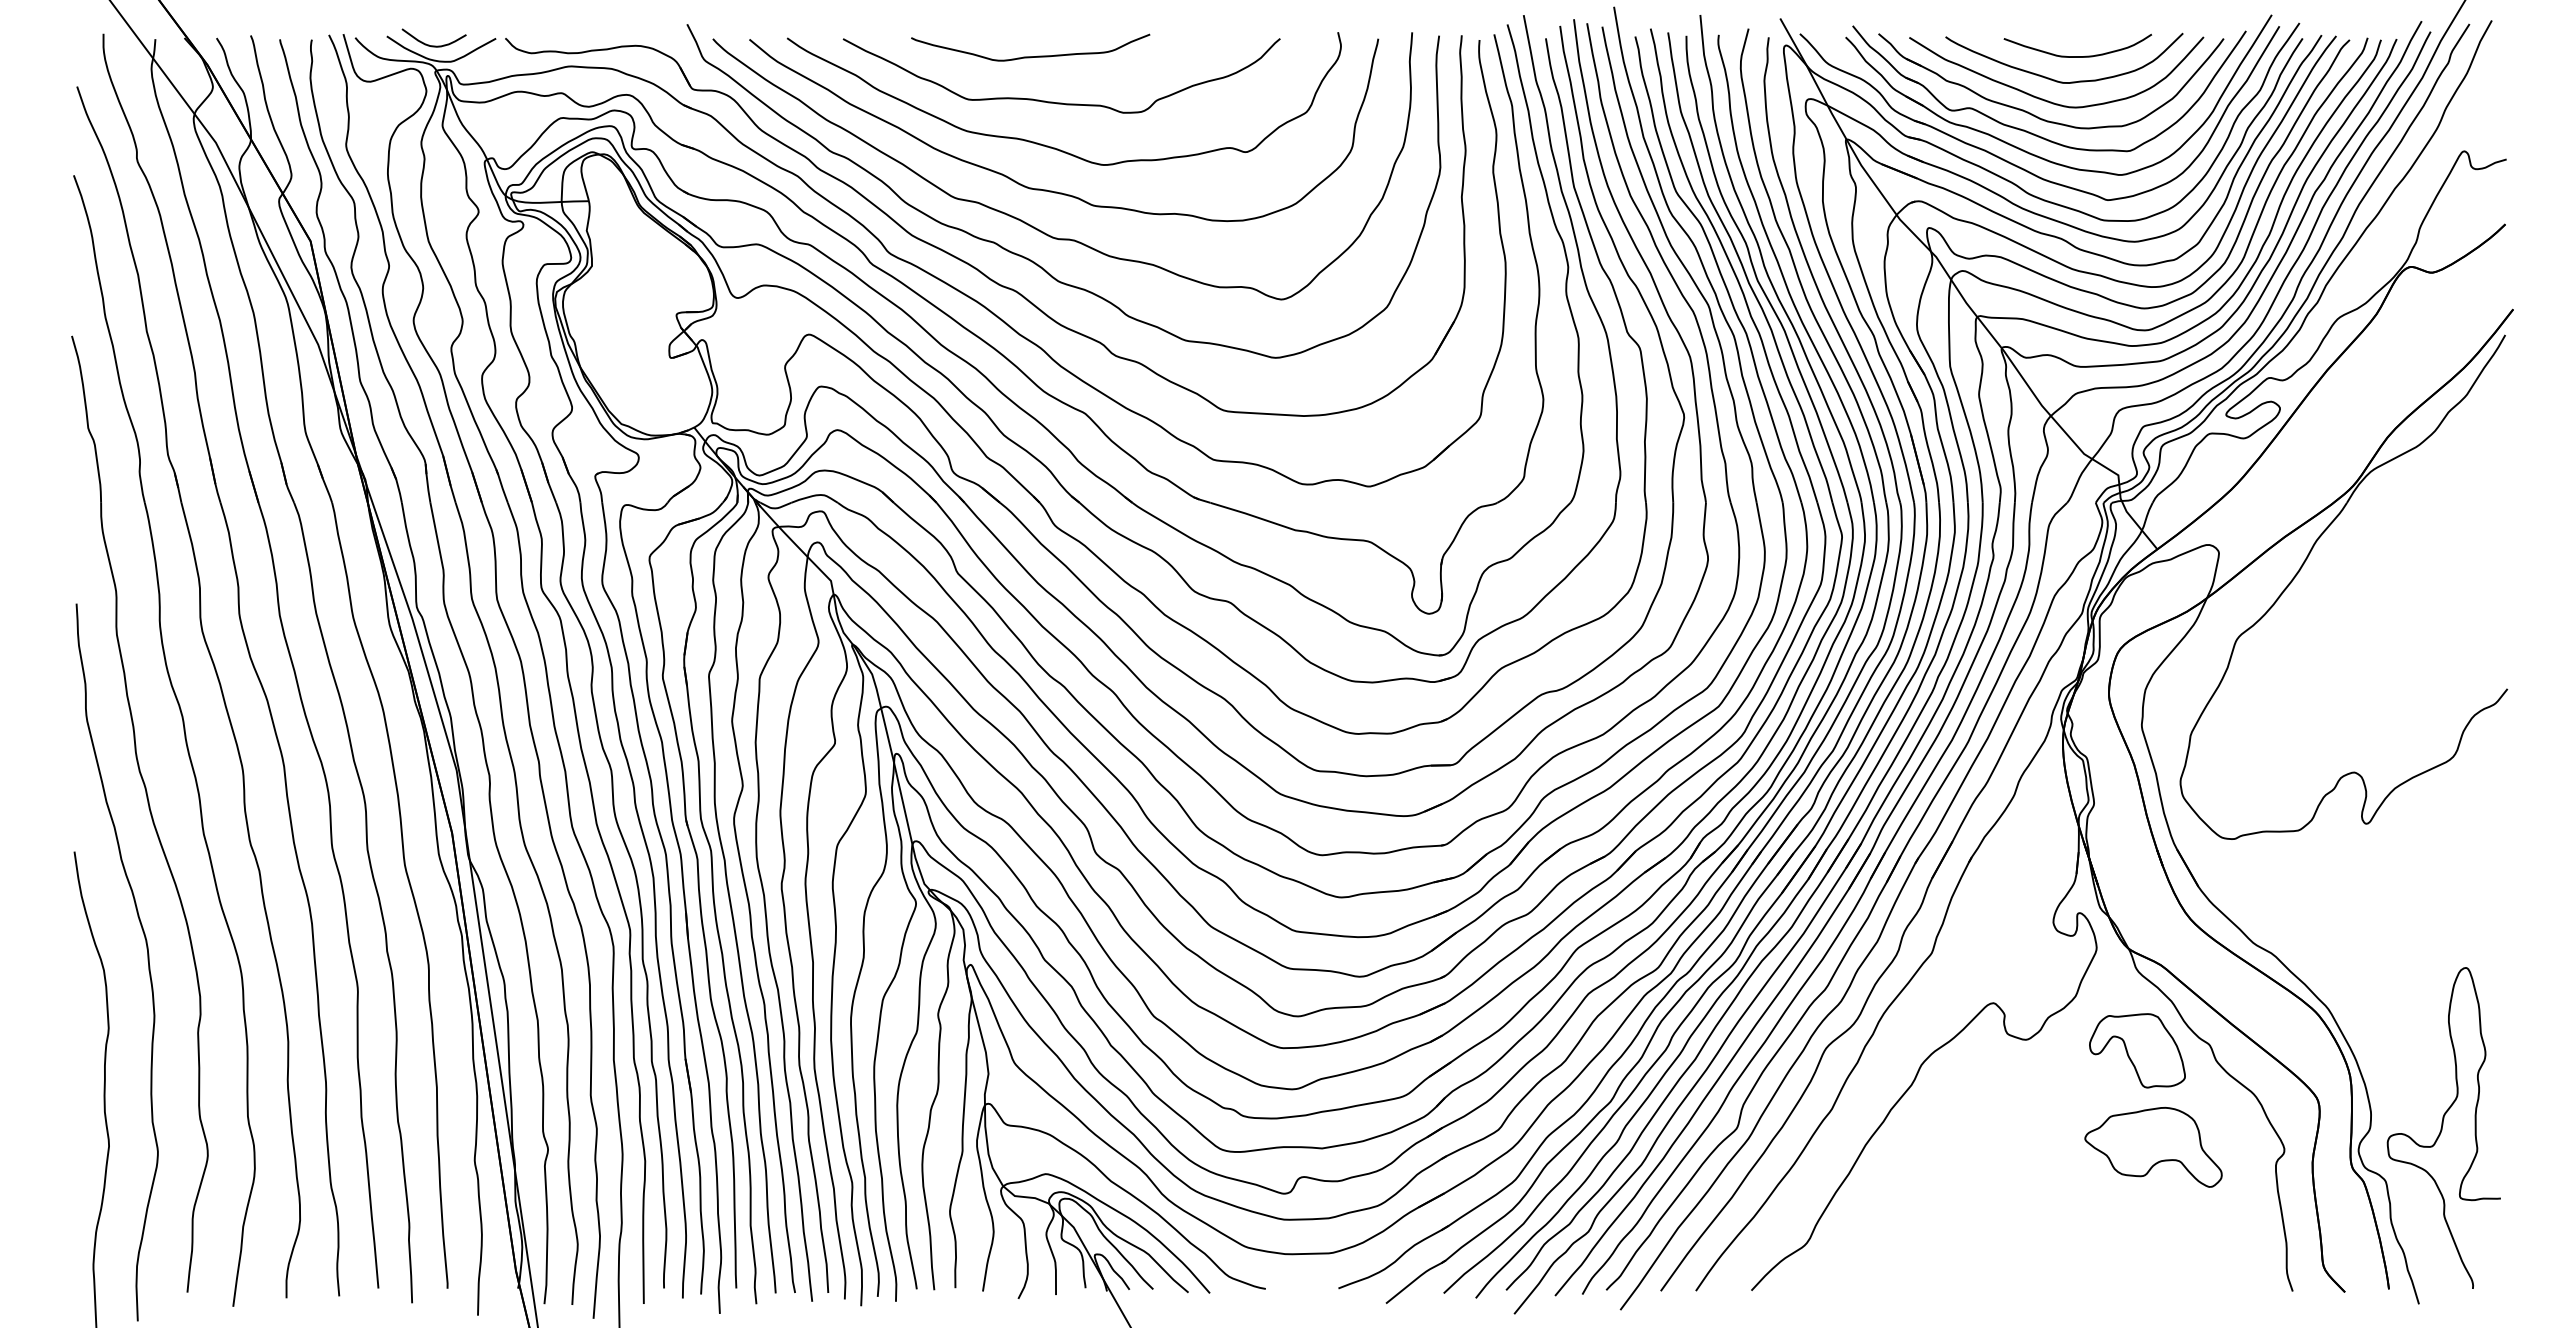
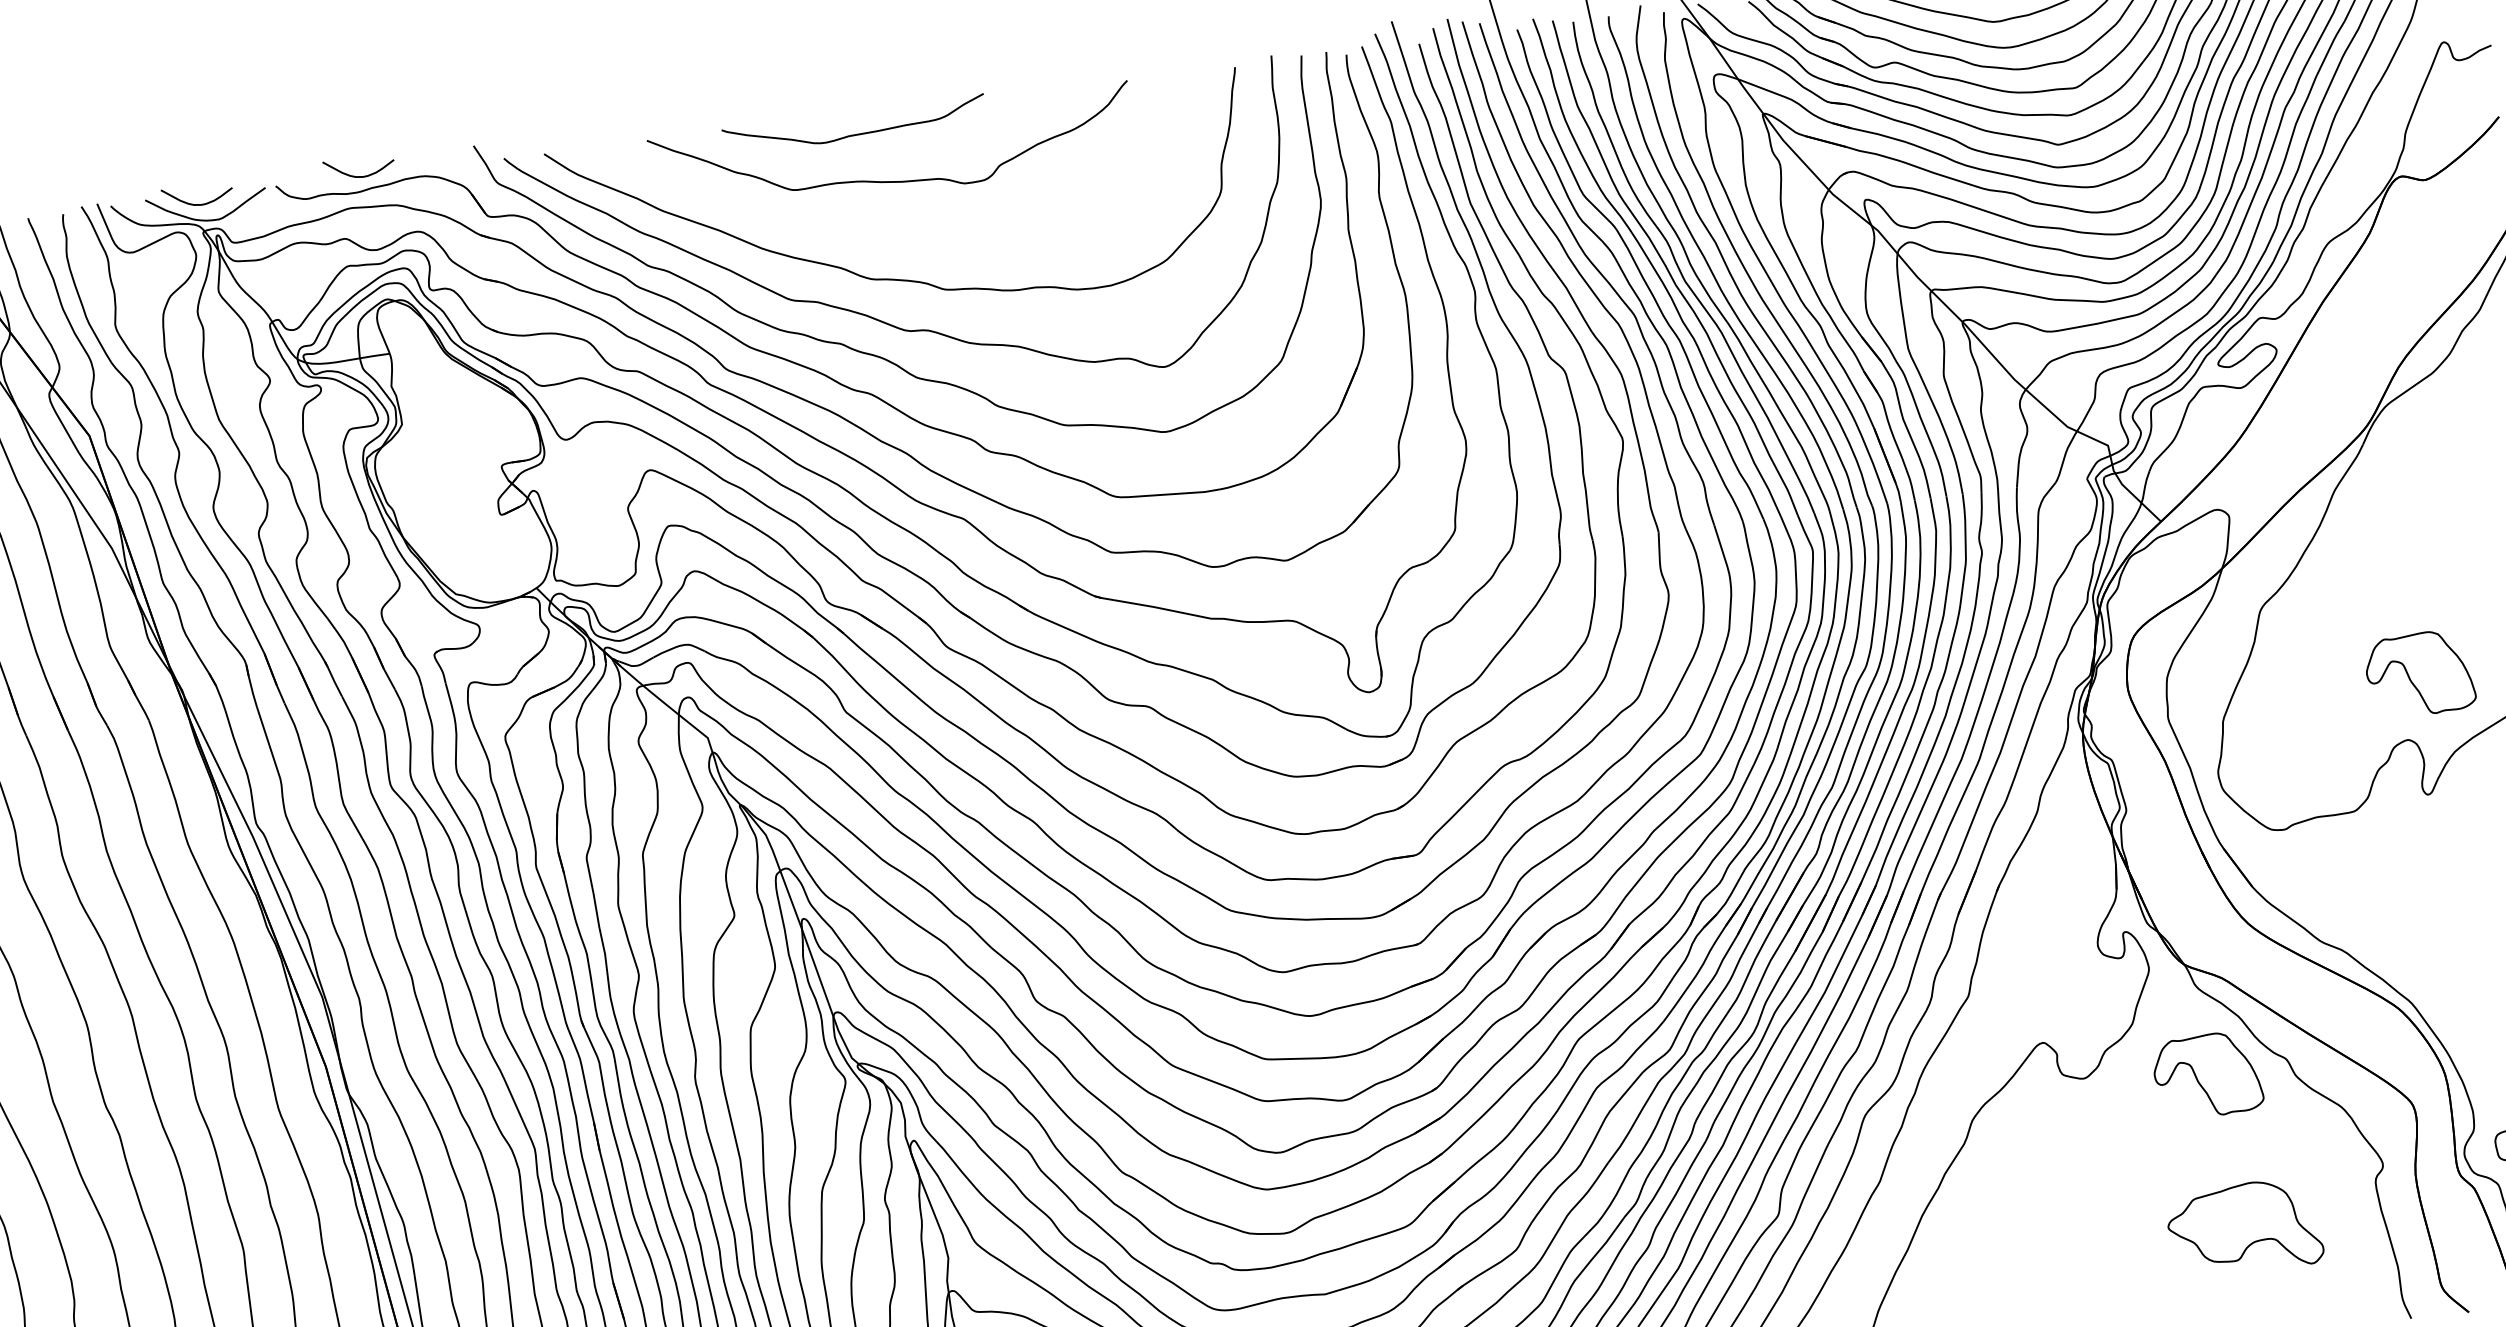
curve: (581, 38) -> (359, 175), added
curve: (1048, 145) -> (887, 229), removed
part: (2372, 714) -> (2420, 673), added
part: (2153, 1146) -> (2244, 1226), moved

